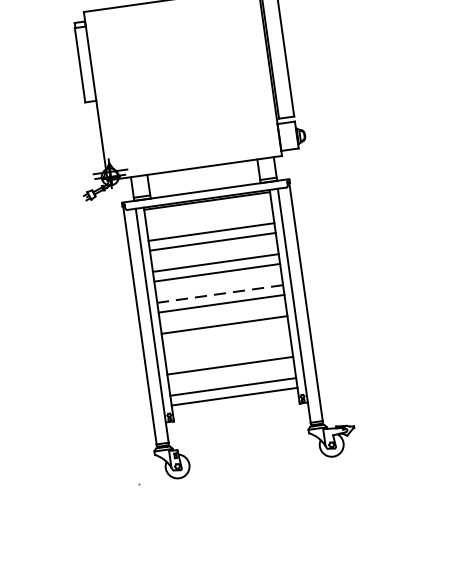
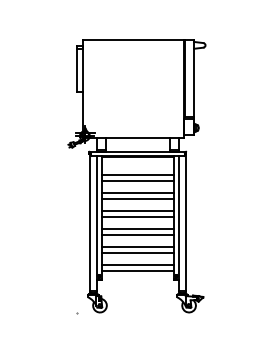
line: (219, 294) -> (137, 211), dashed -> solid
line: (225, 334) -> (137, 234), added
line: (228, 356) -> (137, 247), added

